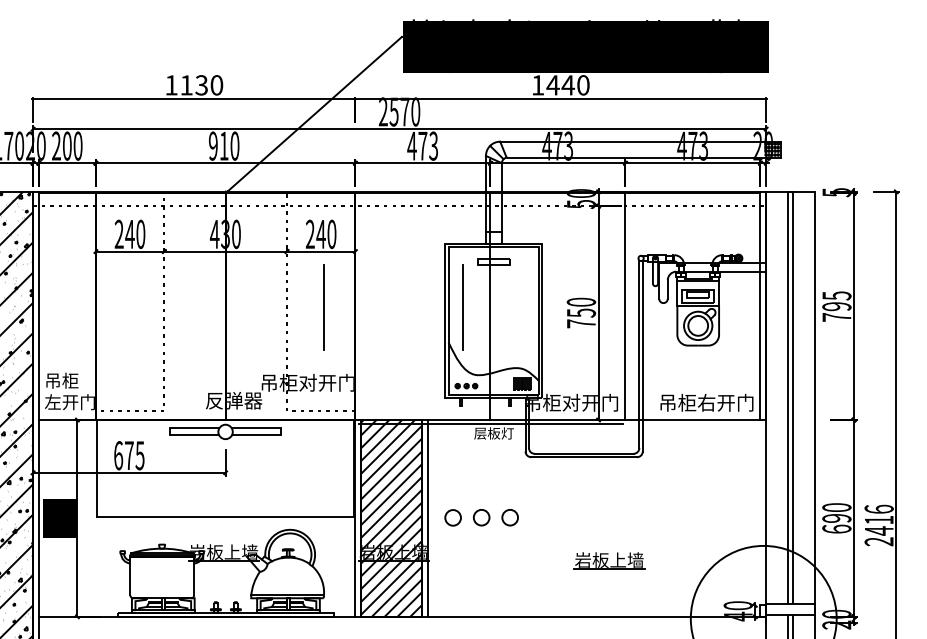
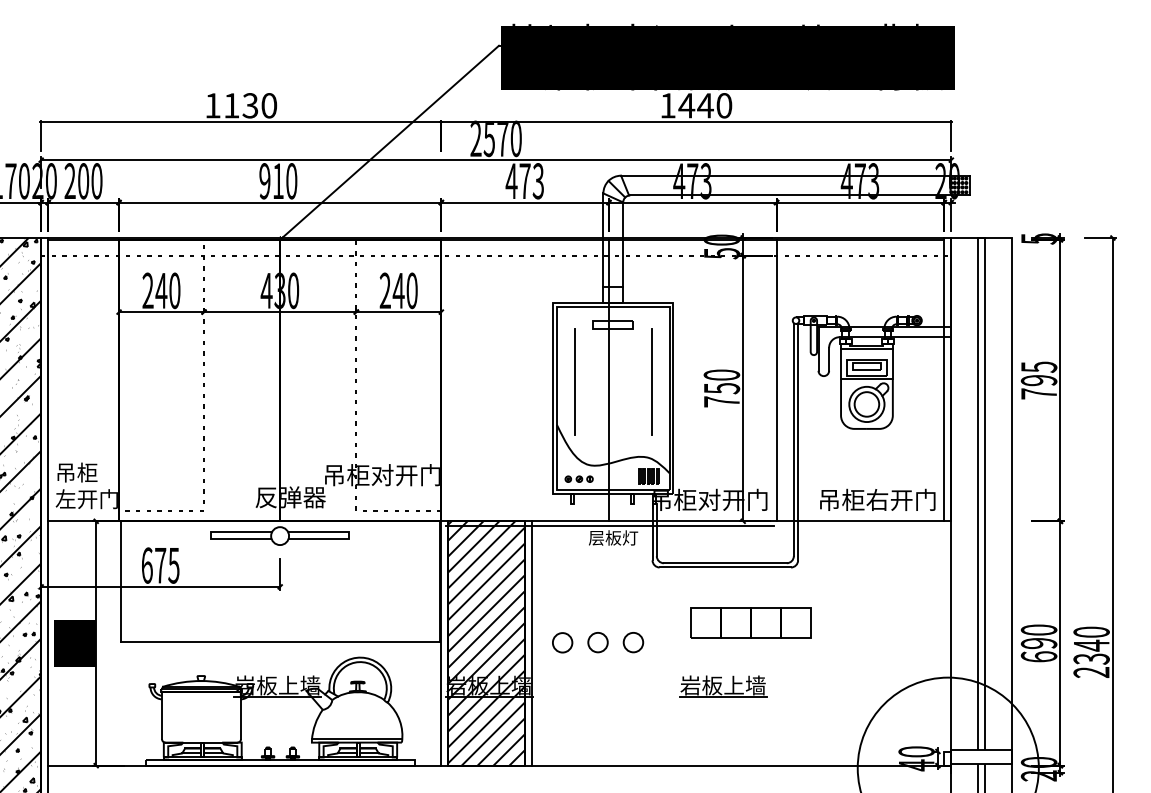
line: (323, 307) -> (651, 381), moved
part: (605, 501) -> (751, 622), added
text: (878, 519) -> (1090, 644), 2416 -> 2340
part: (609, 560) -> (723, 685), moved

